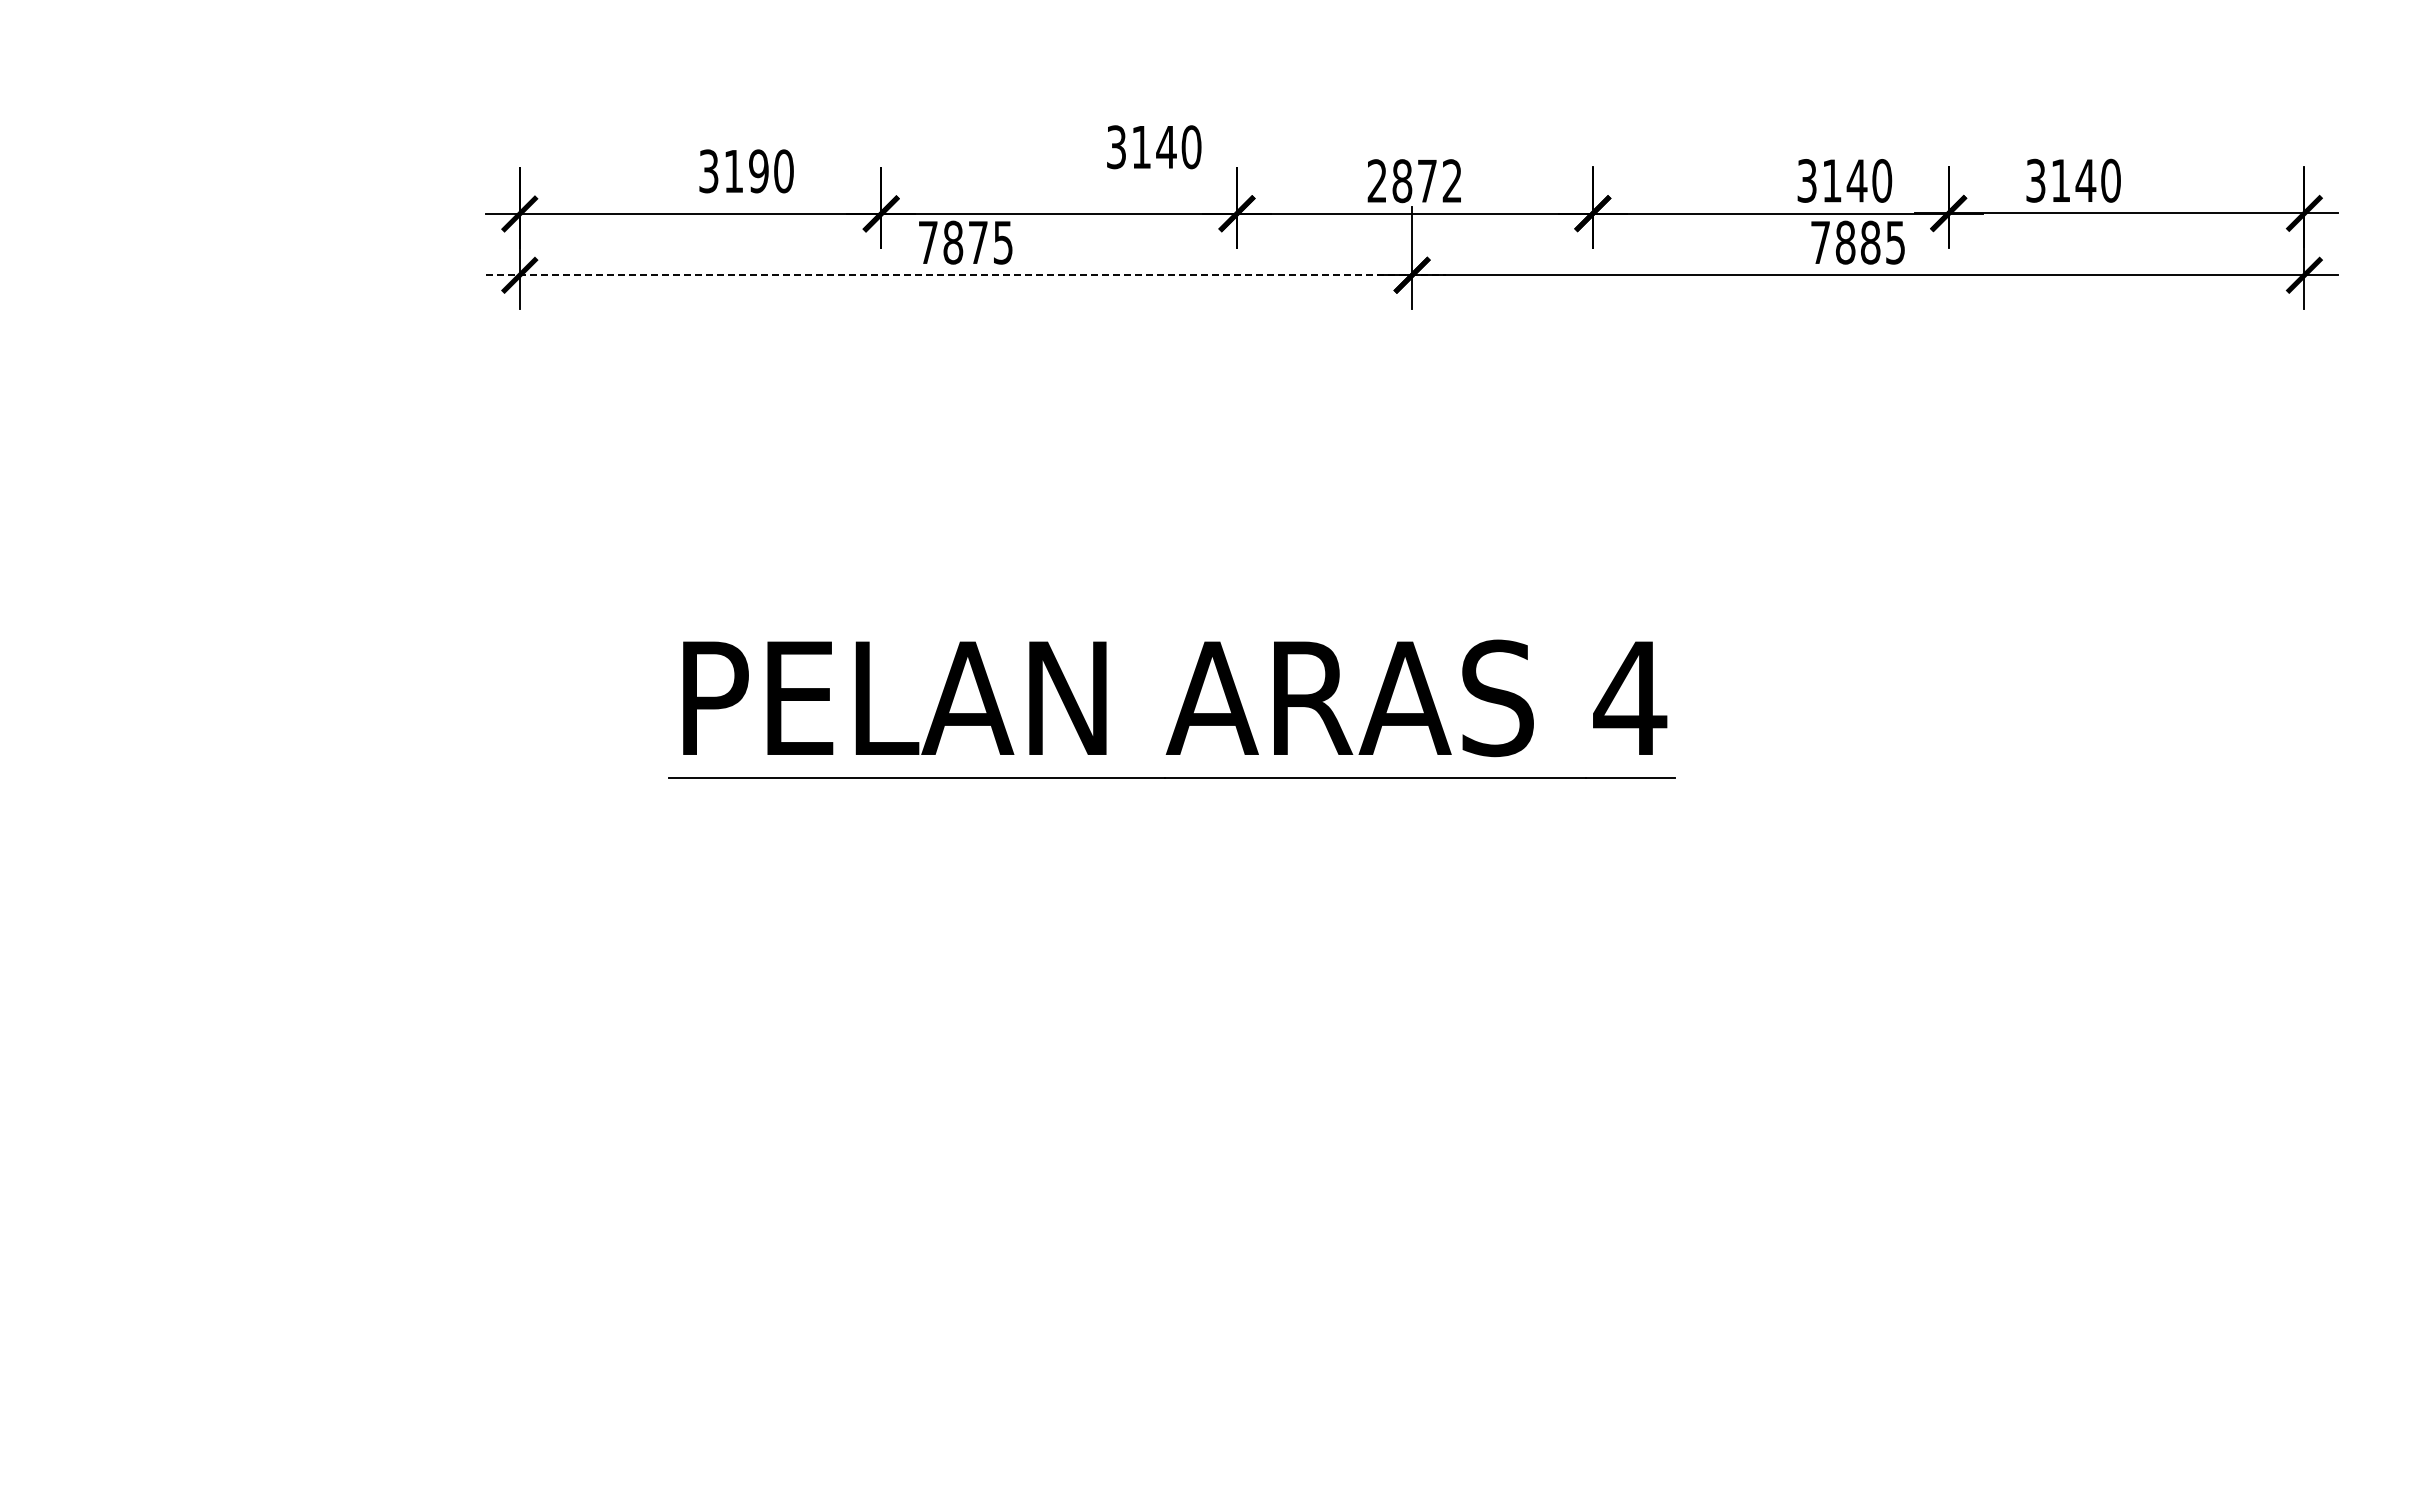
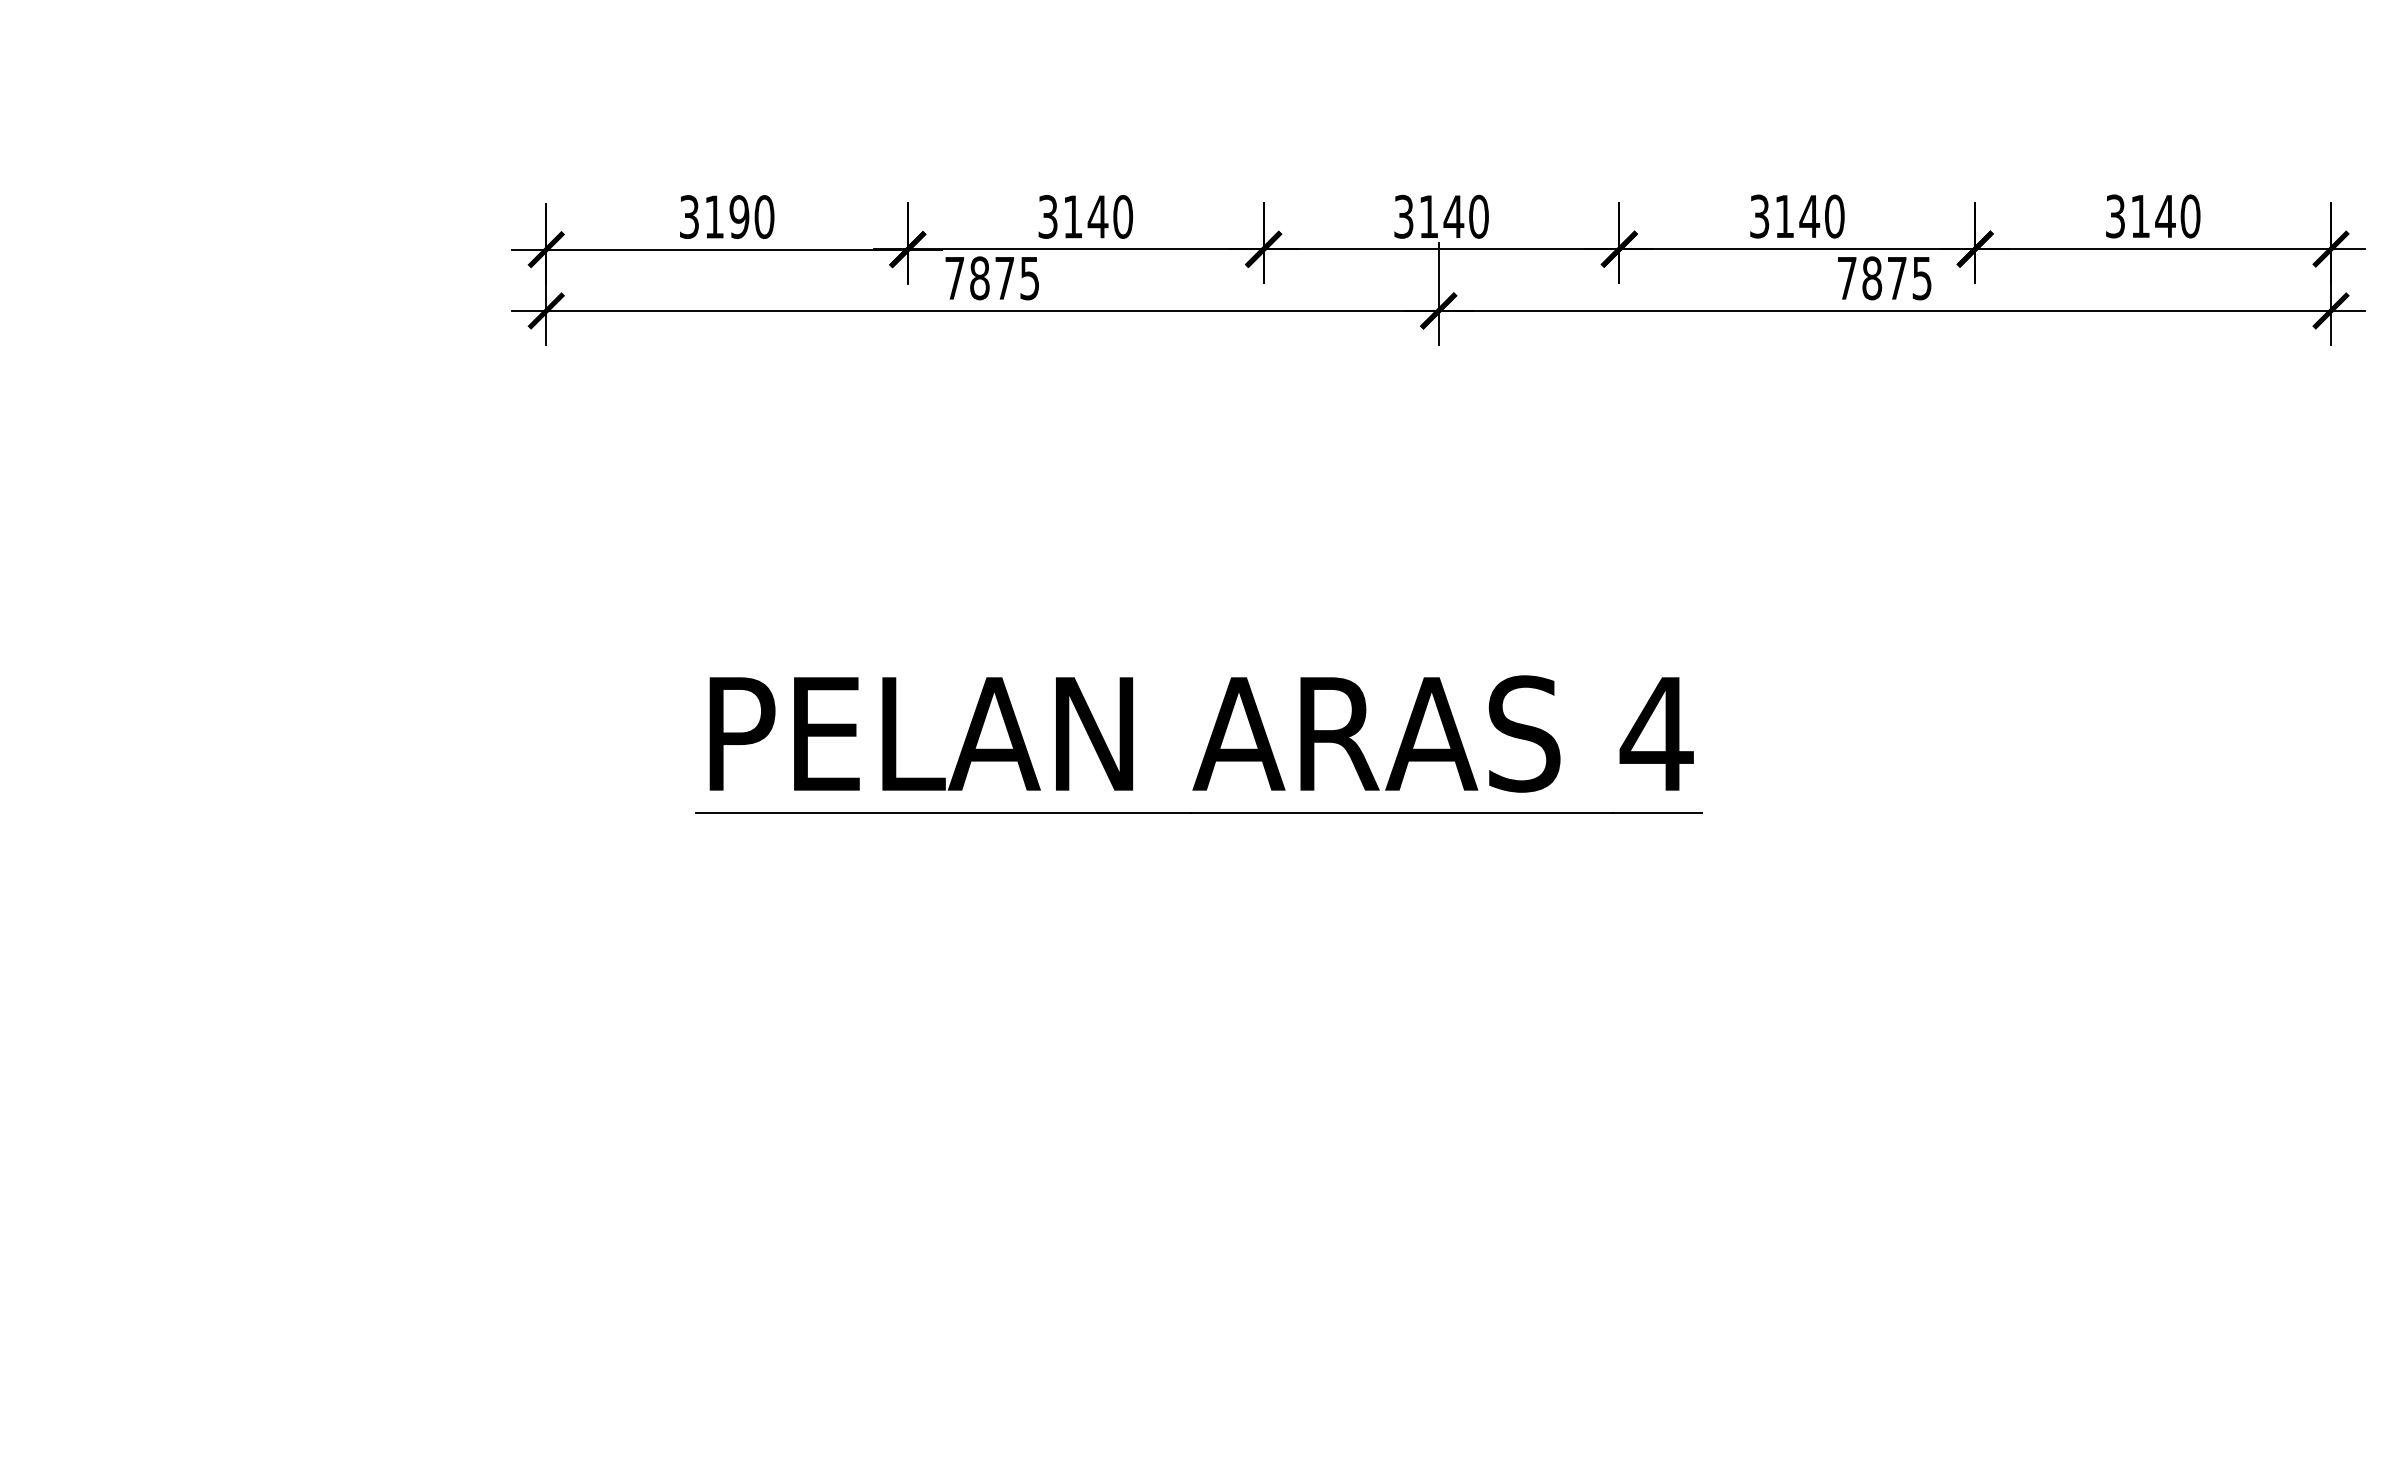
text: (1154, 147) -> (1086, 217), moved
text: (746, 171) -> (727, 217), moved
text: (1844, 180) -> (1797, 216), moved
text: (2073, 180) -> (2153, 216), moved
text: (1414, 181) -> (1441, 217), 2872 -> 3140
text: (1870, 242) -> (1897, 278), 7885 -> 7875
line: (966, 275) -> (993, 311), dashed -> solid

